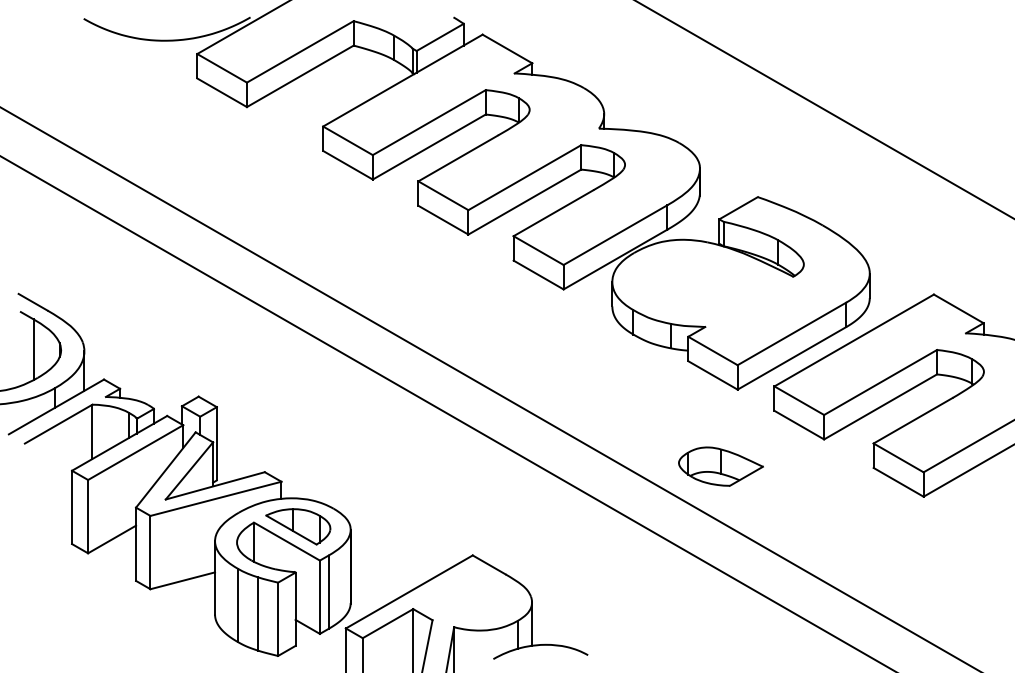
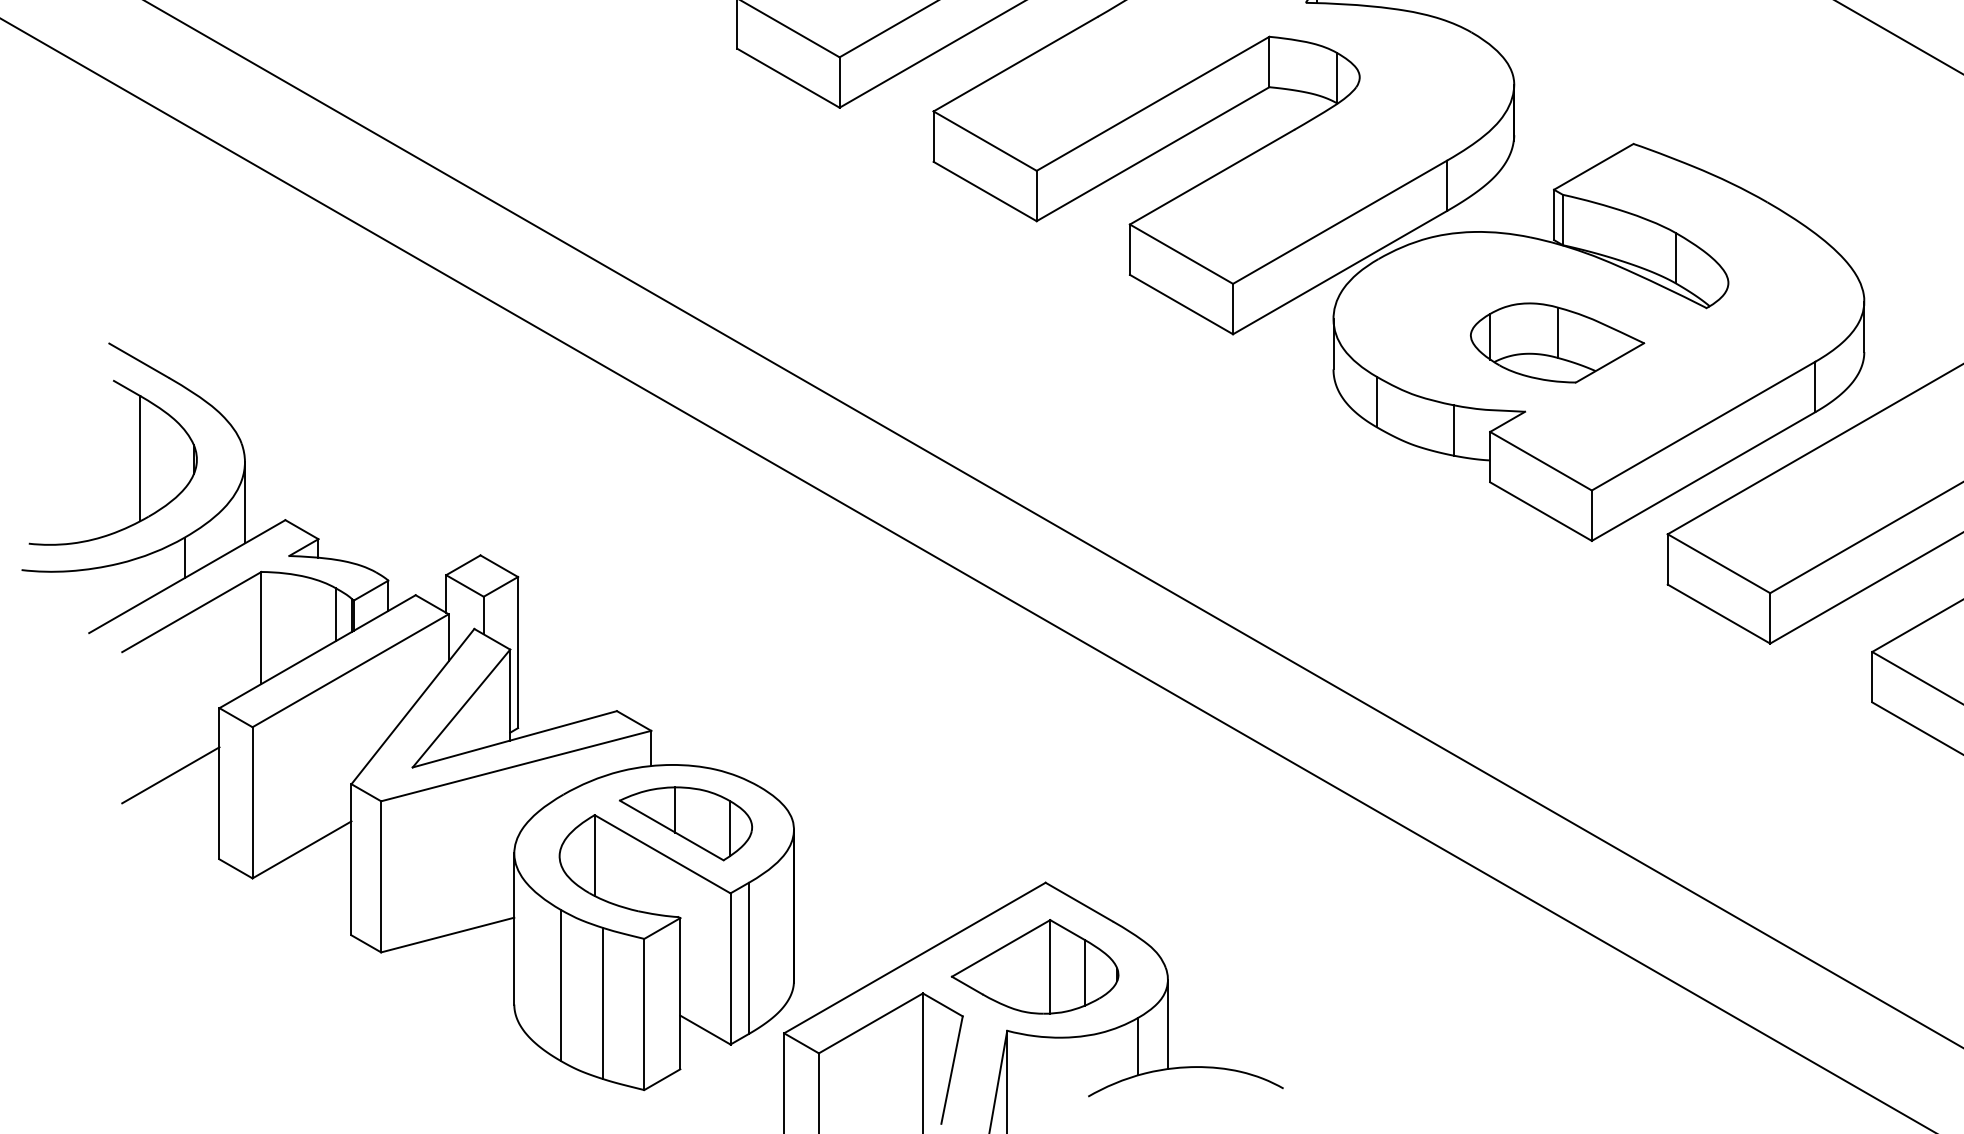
part: (720, 466) -> (1556, 342), moved
line: (48, 502) -> (170, 773), added
part: (467, 595) -> (1034, 965), added

